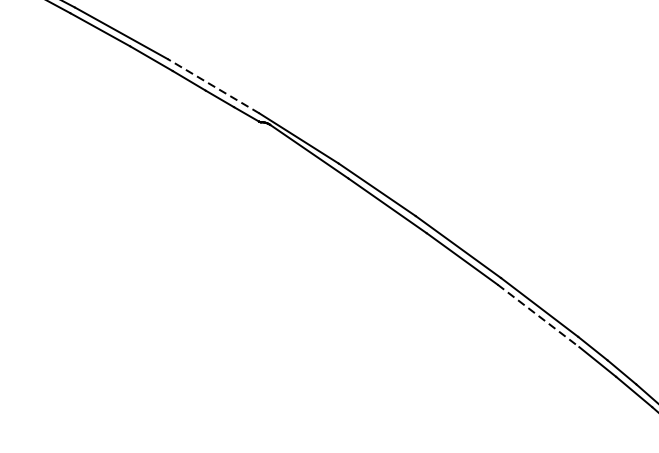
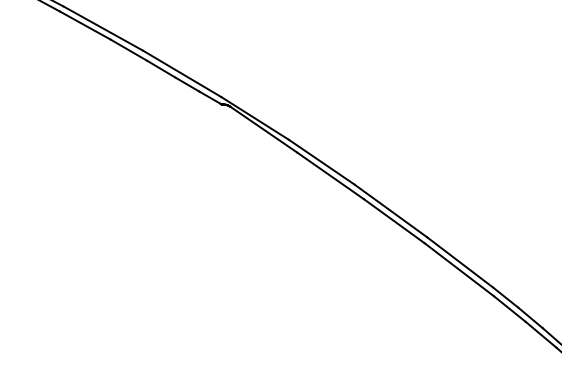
line: (214, 85) -> (182, 73), dashed -> solid
line: (538, 315) -> (459, 269), dashed -> solid

